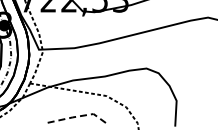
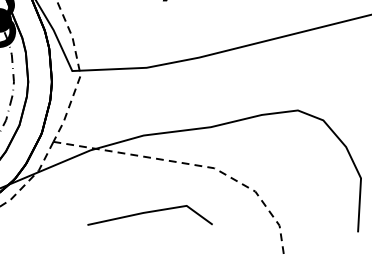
line: (76, 116) -> (150, 211), dashed -> solid

